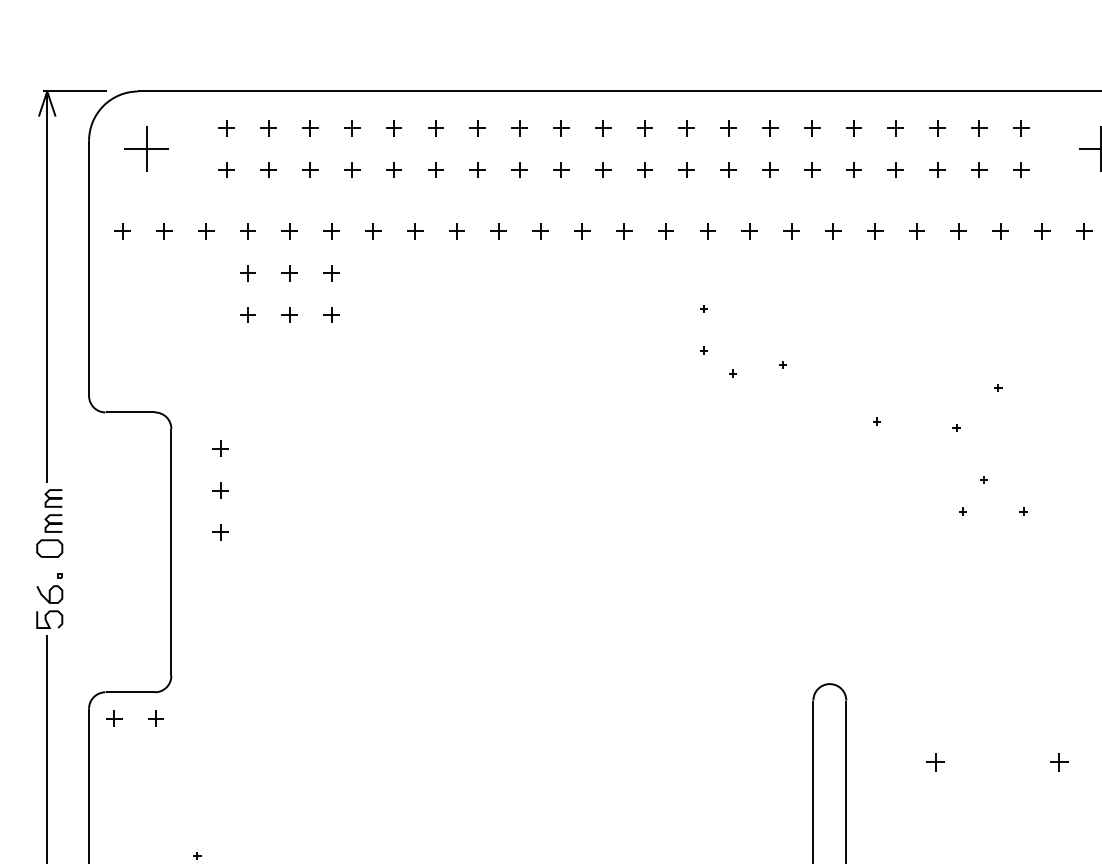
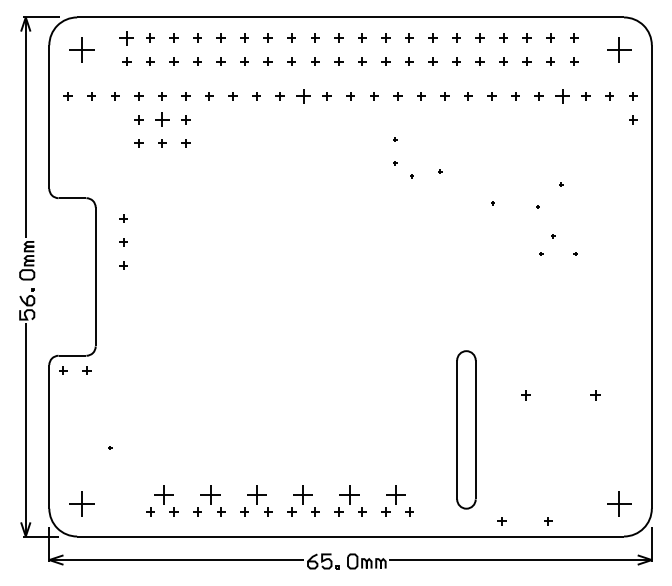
part: (226, 127) -> (126, 37), size x1.6
part: (540, 231) -> (303, 96), size x1.6
part: (1000, 231) -> (562, 96), size x1.6
part: (290, 272) -> (162, 119), size x1.6

